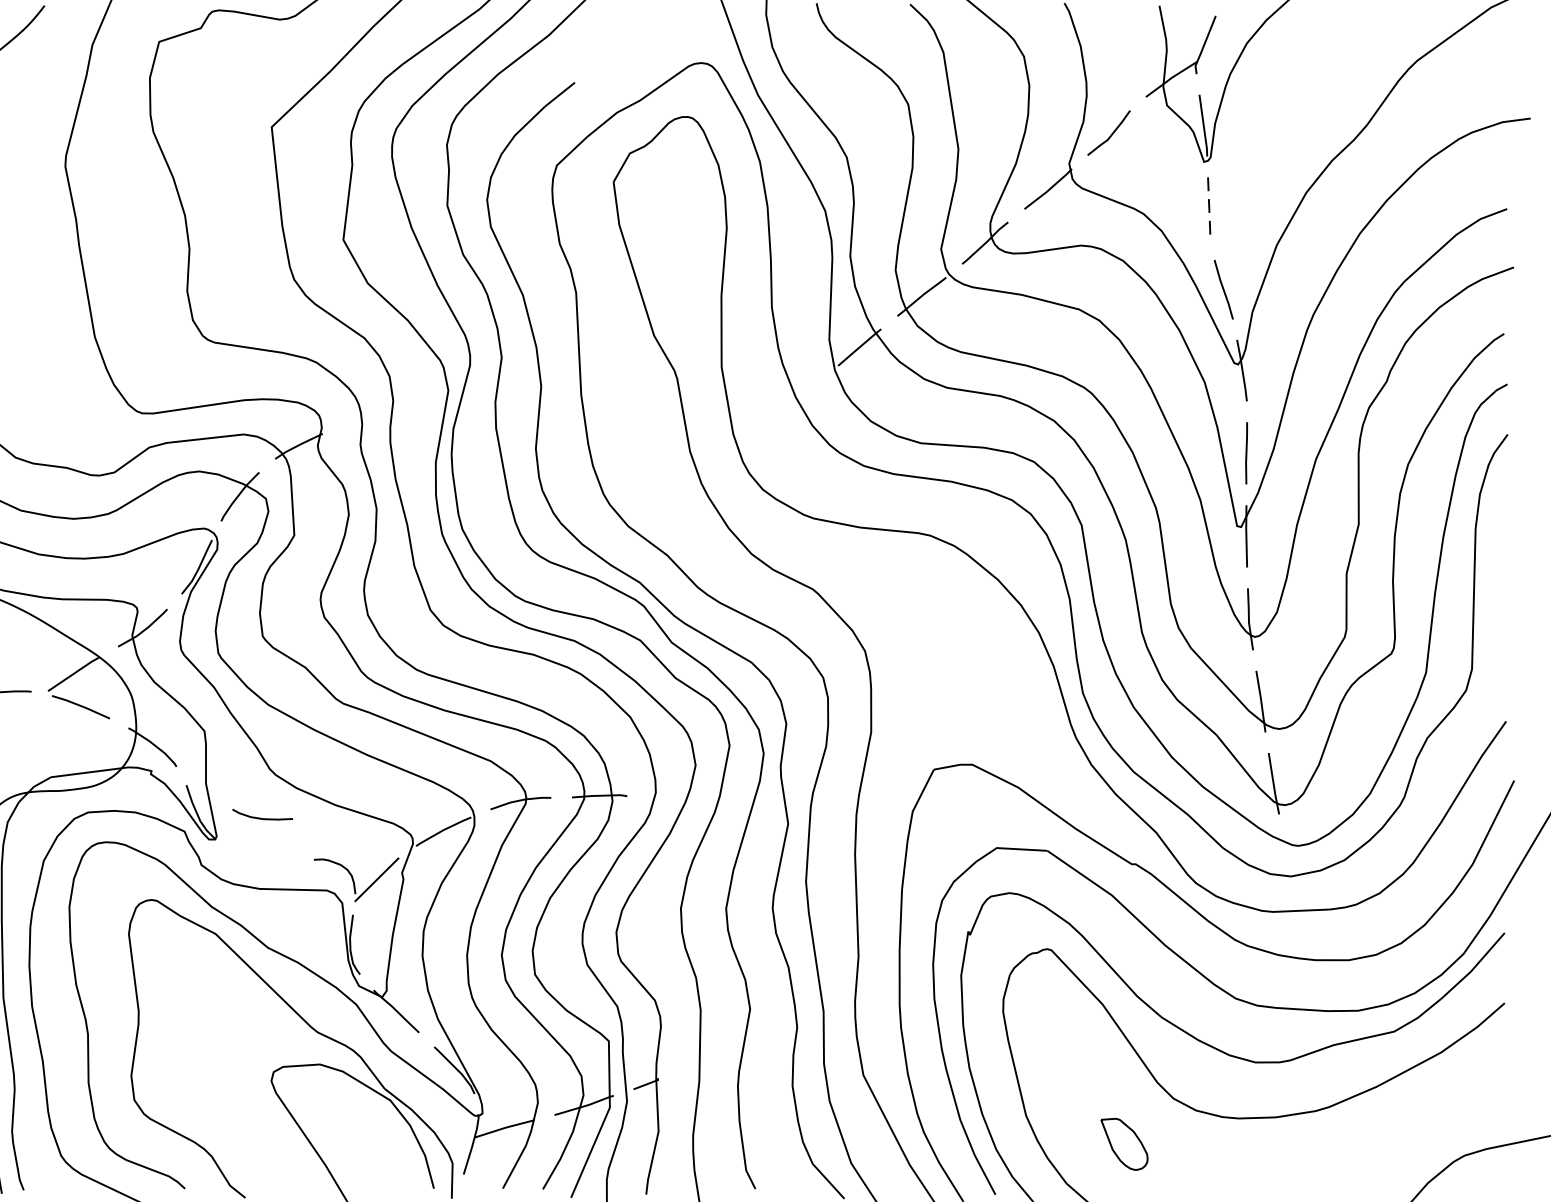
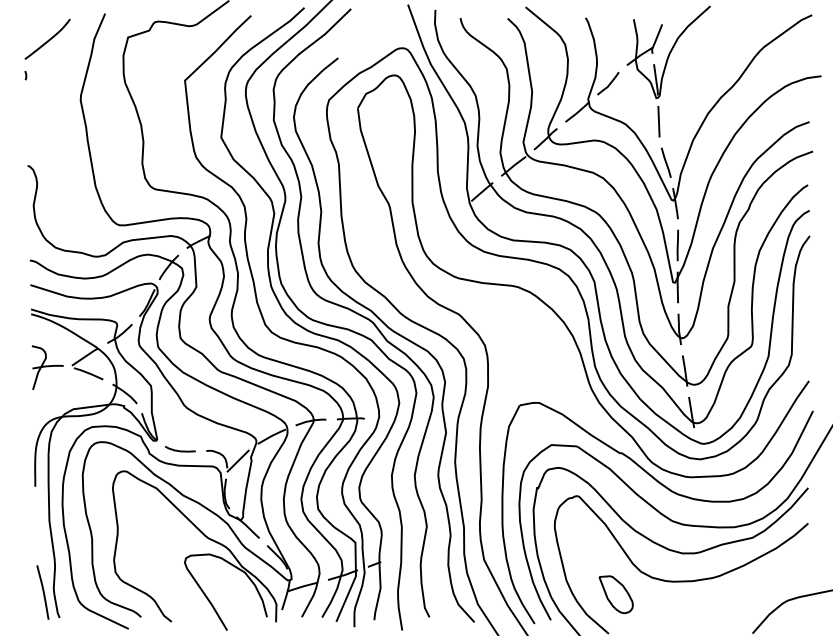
line: (1210, 210) -> (659, 122), dashed -> solid
curve: (262, 817) -> (180, 450), moved
part: (1123, 1143) -> (615, 594), size x1.43

